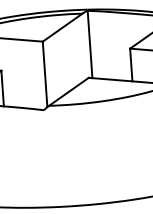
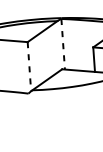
line: (90, 44) -> (63, 44), solid -> dashed
line: (45, 74) -> (29, 66), solid -> dashed

